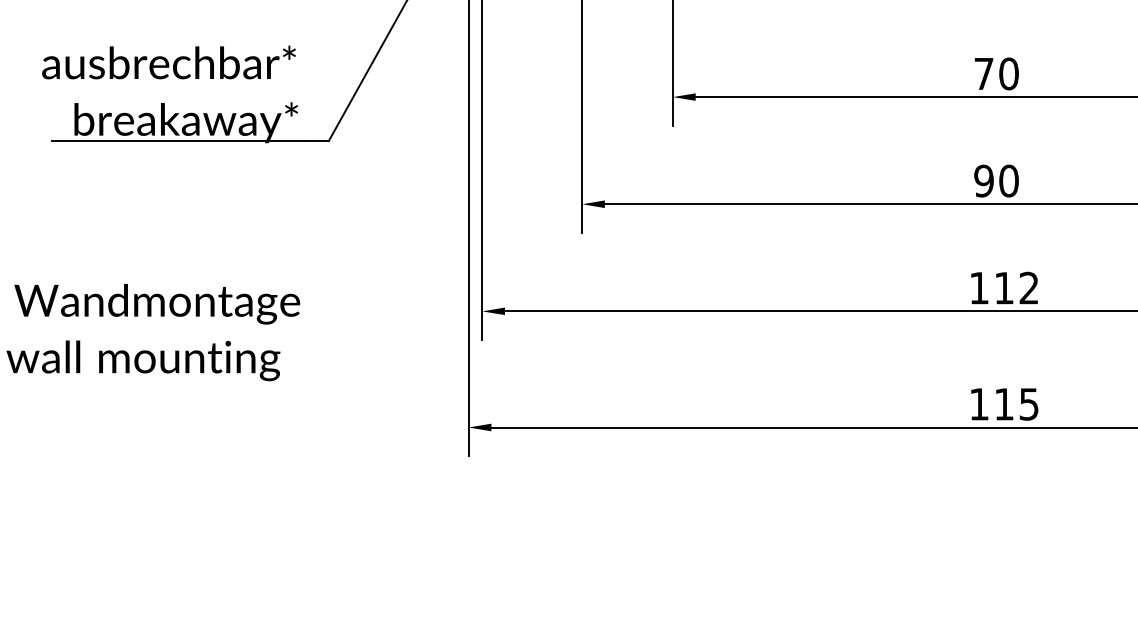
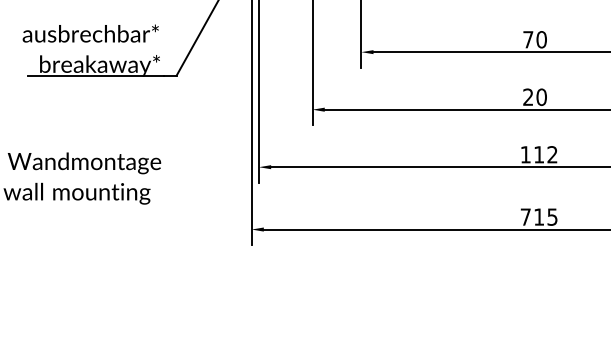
text: (984, 181) -> (528, 97), 90 -> 20
text: (978, 403) -> (525, 216), 115 -> 715

